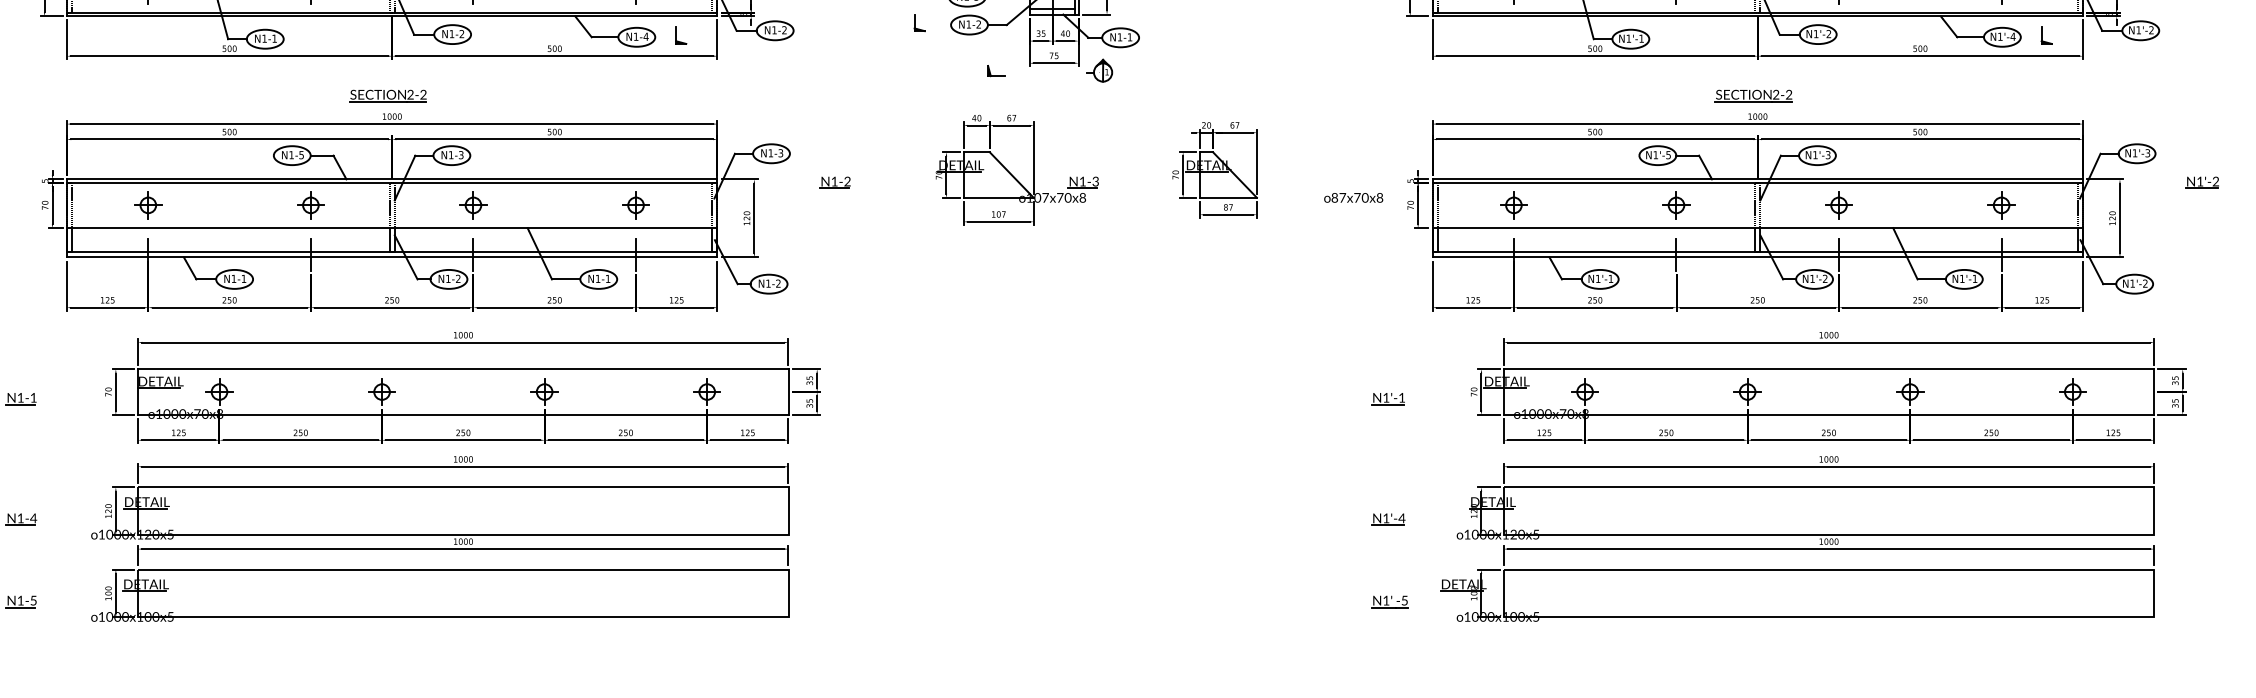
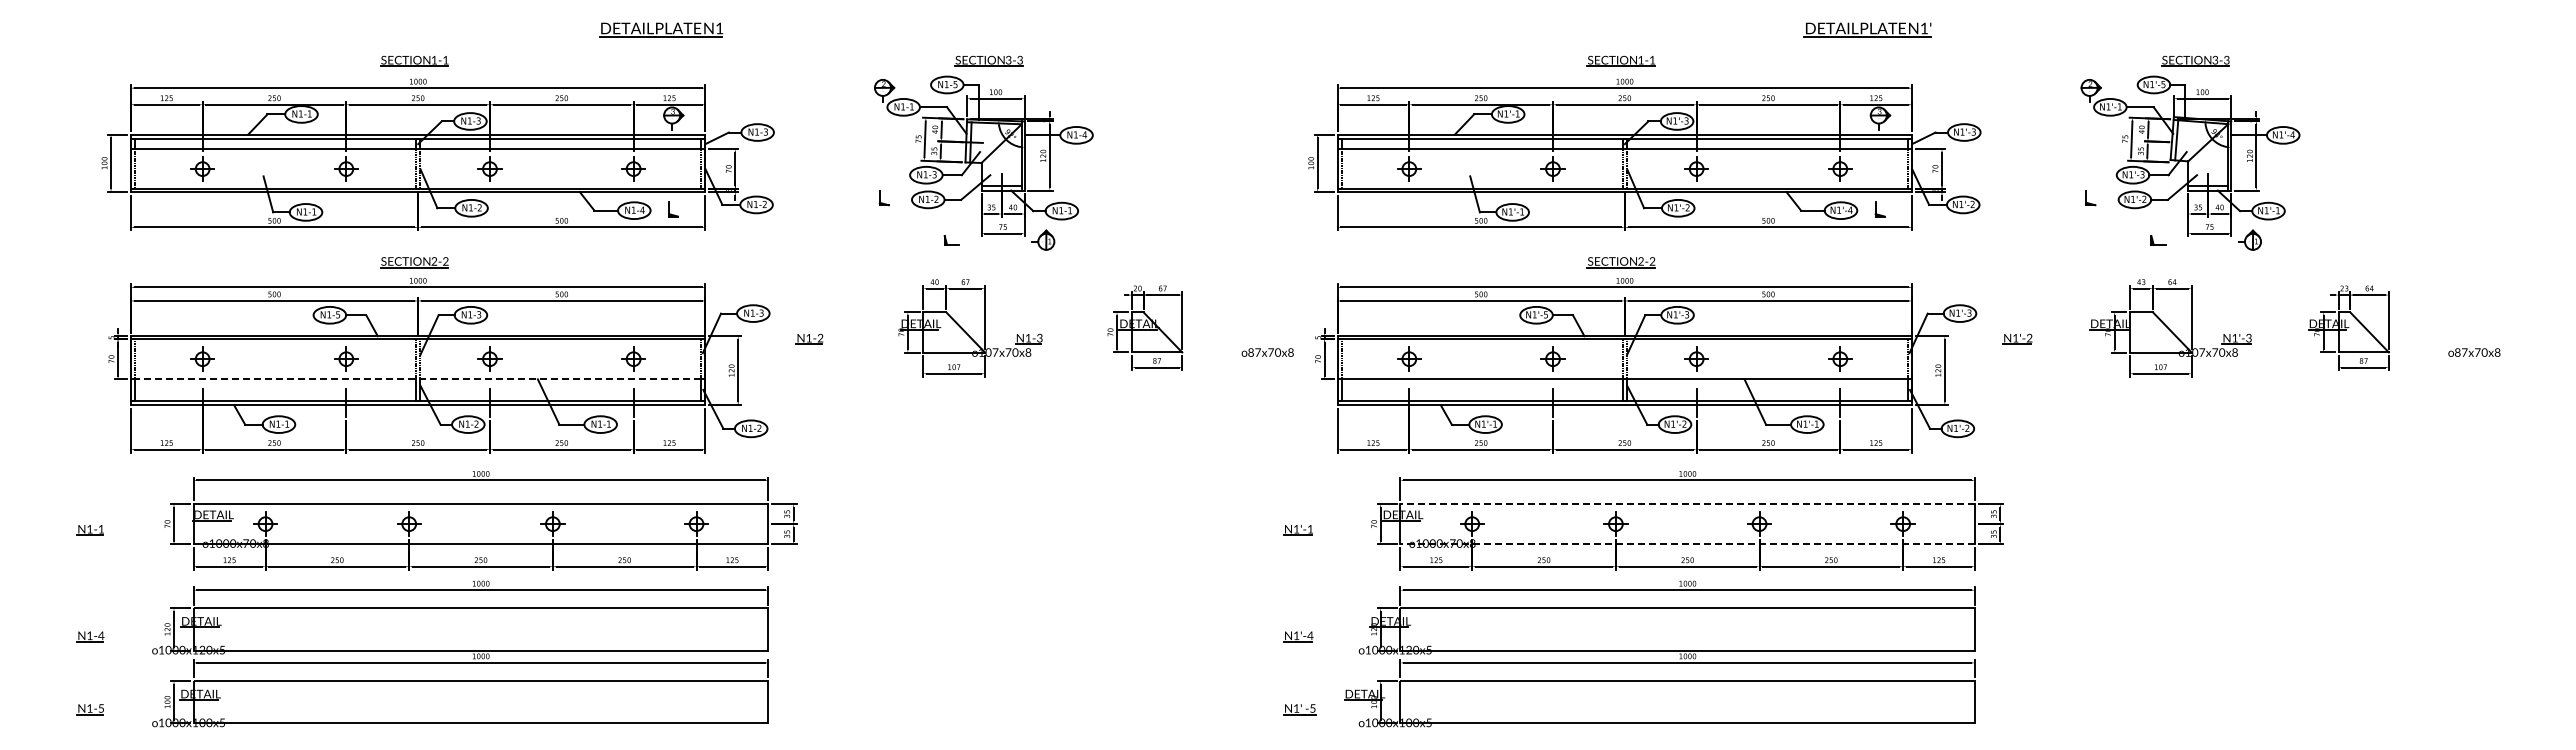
line: (392, 228) -> (418, 379), solid -> dashed
line: (1828, 369) -> (1687, 504), solid -> dashed
line: (1828, 415) -> (1687, 544), solid -> dashed

